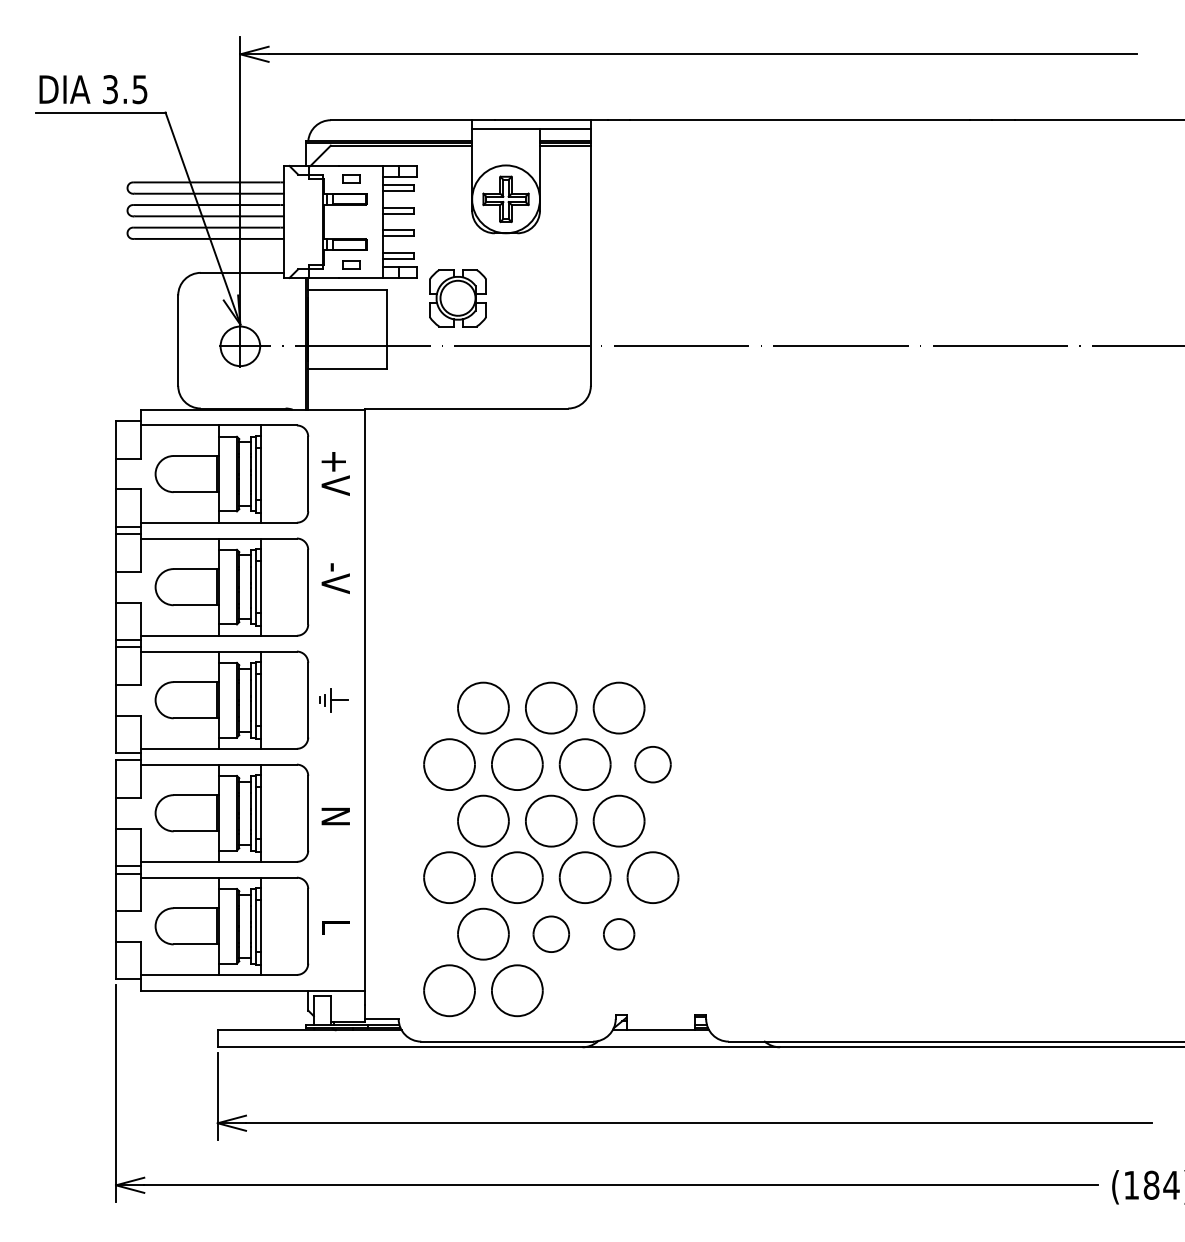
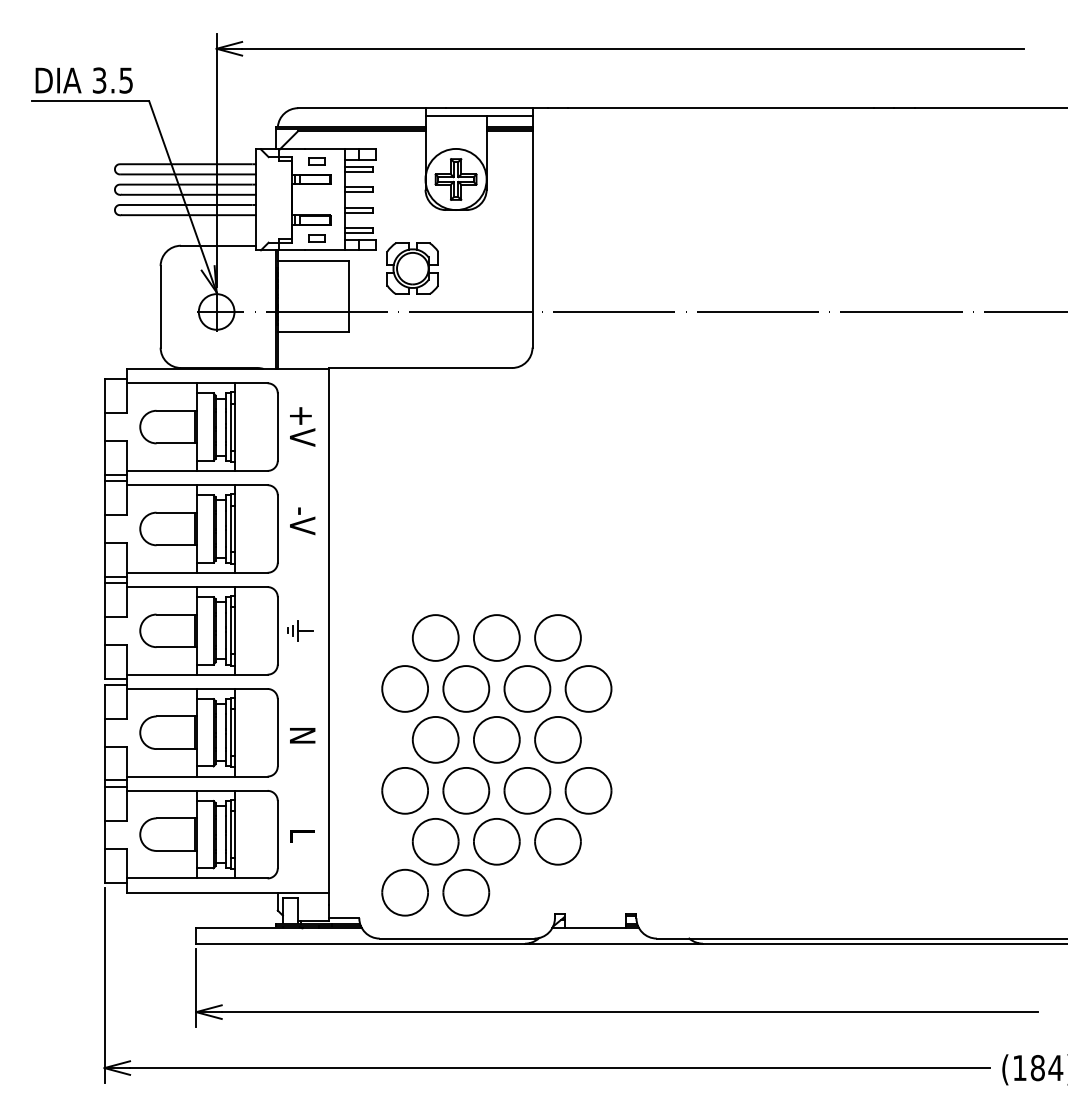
part: (652, 764) -> (588, 688), size x1.43
part: (550, 933) -> (496, 841), size x1.43
part: (618, 933) -> (557, 841), size x1.67

